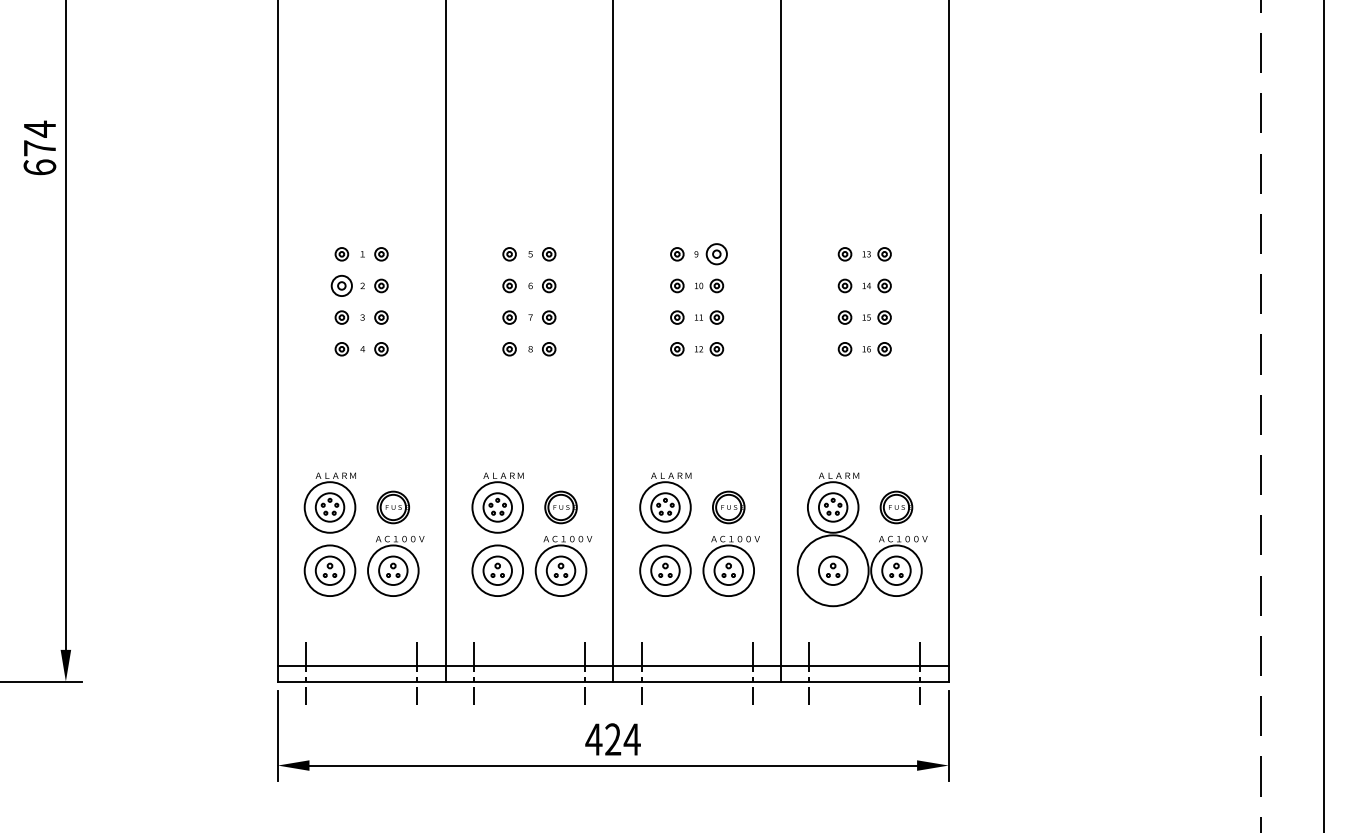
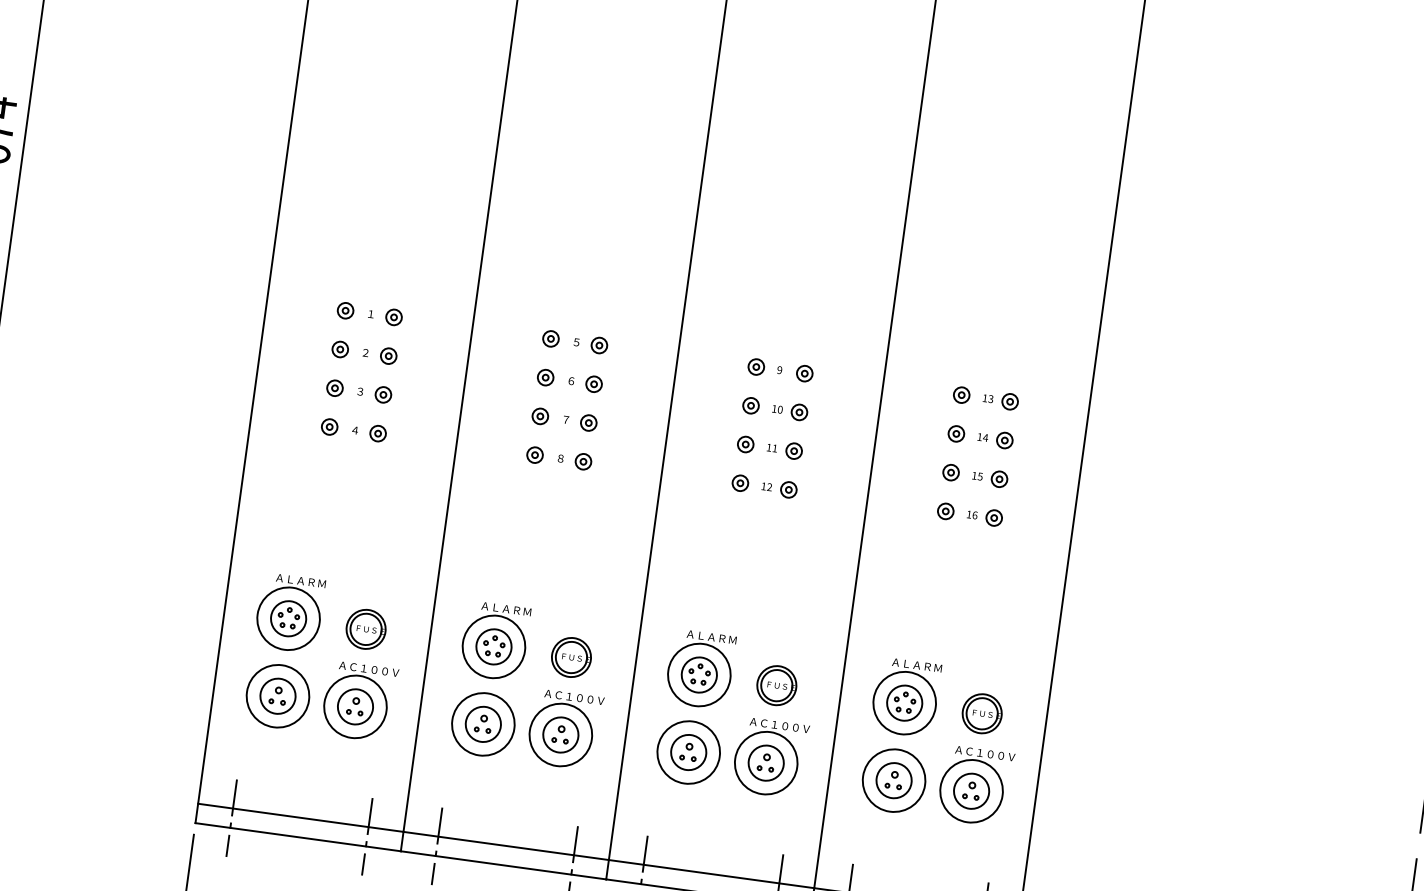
part: (716, 254) -> (804, 373), size x0.62
part: (341, 285) -> (339, 348), size x0.62
circle: (832, 570) -> (893, 780), size x0.71

